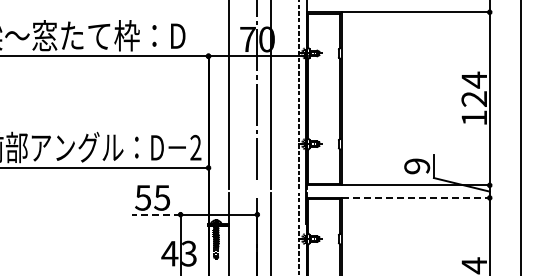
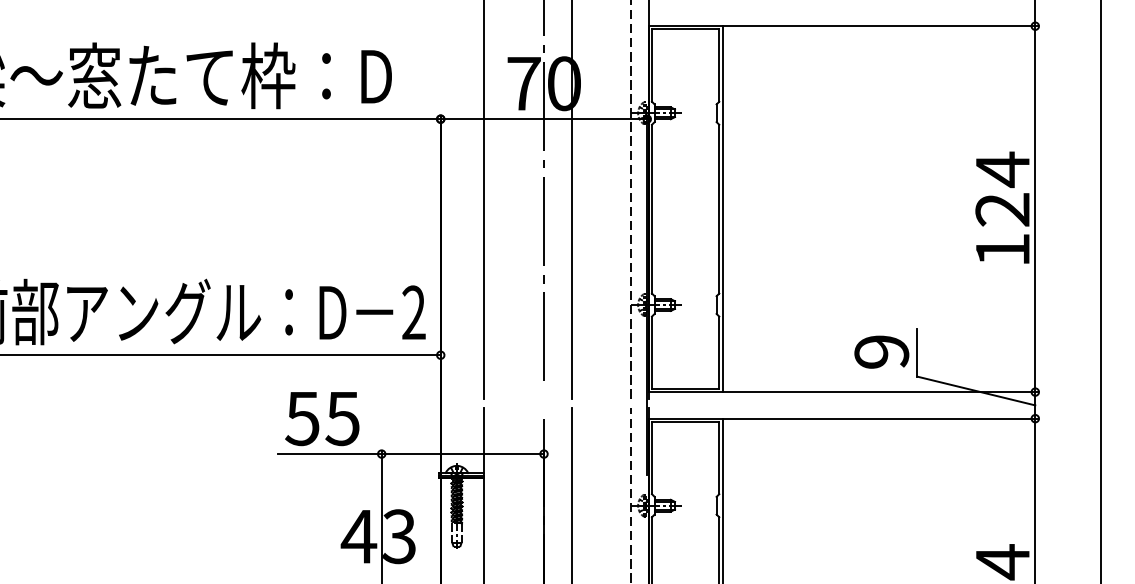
line: (416, 197) -> (880, 417), dashed -> solid
line: (156, 214) -> (330, 453), dashed -> solid

